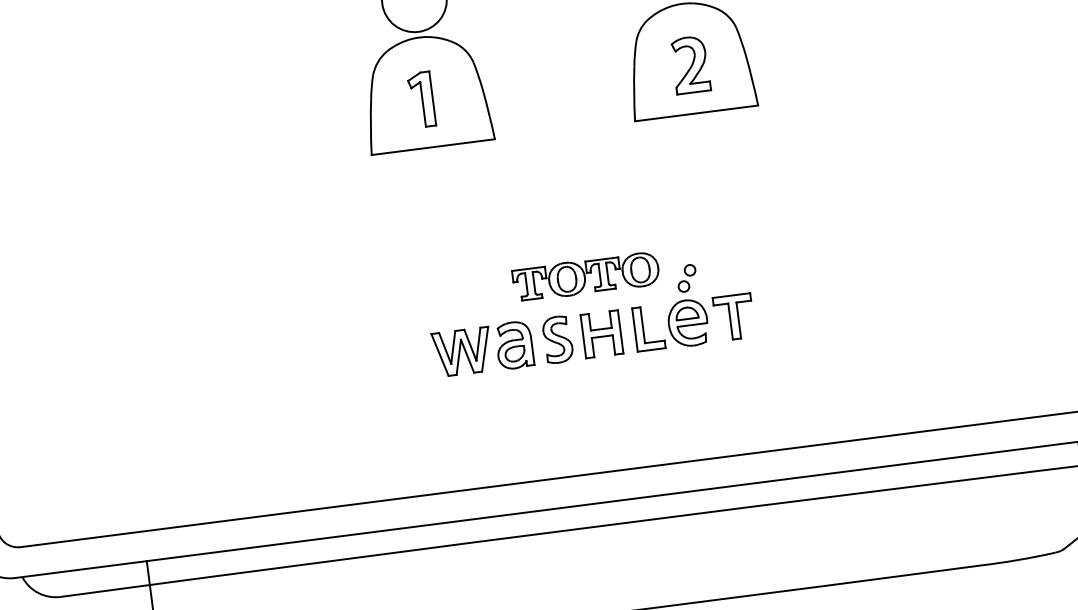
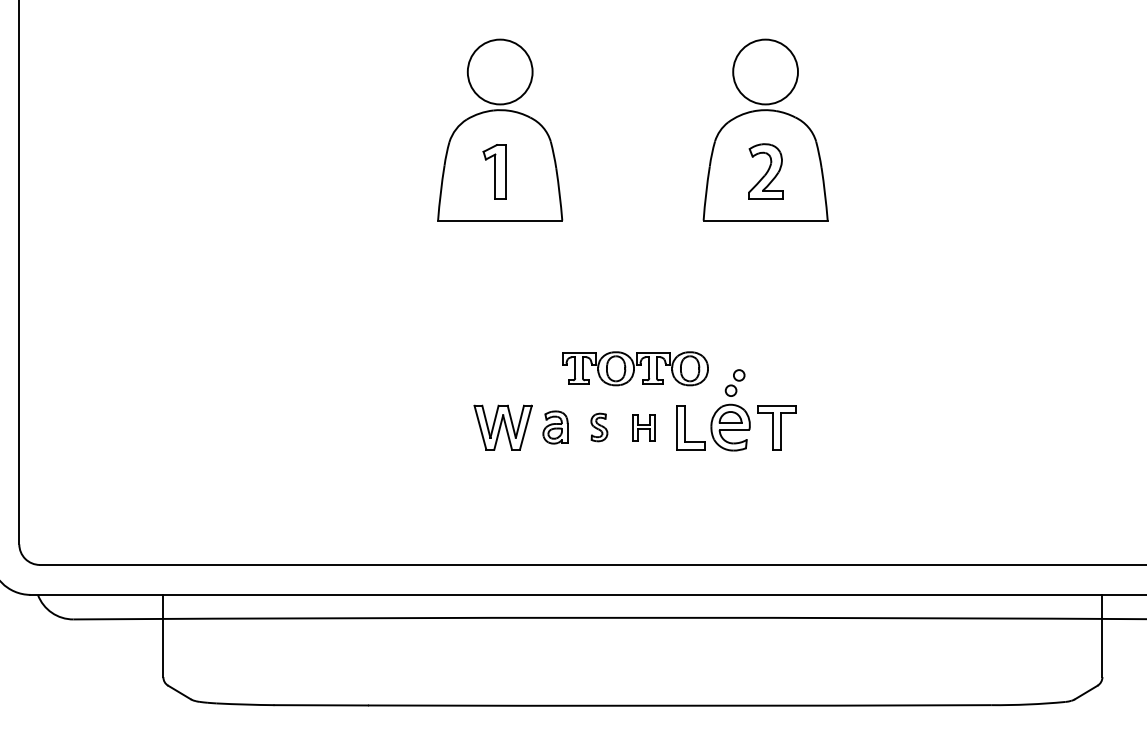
part: (601, 334) -> (643, 427), size x0.6
part: (558, 339) -> (599, 427), size x0.6
part: (514, 345) -> (555, 427), size x0.7

